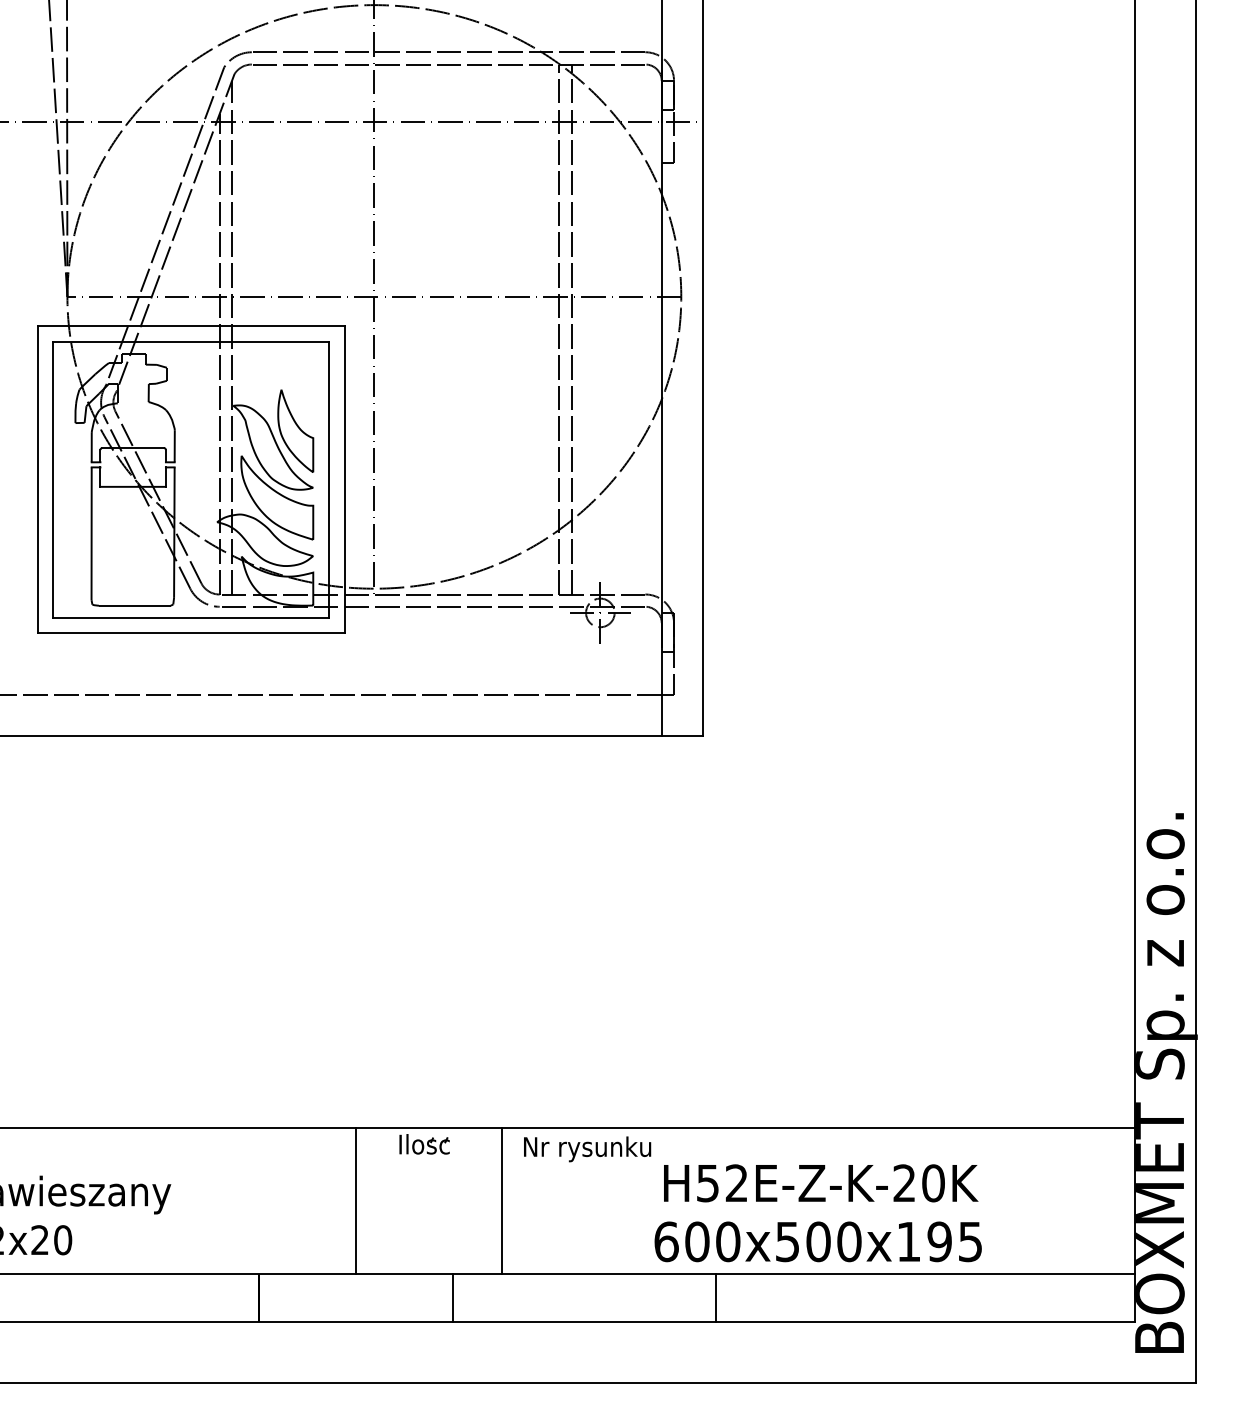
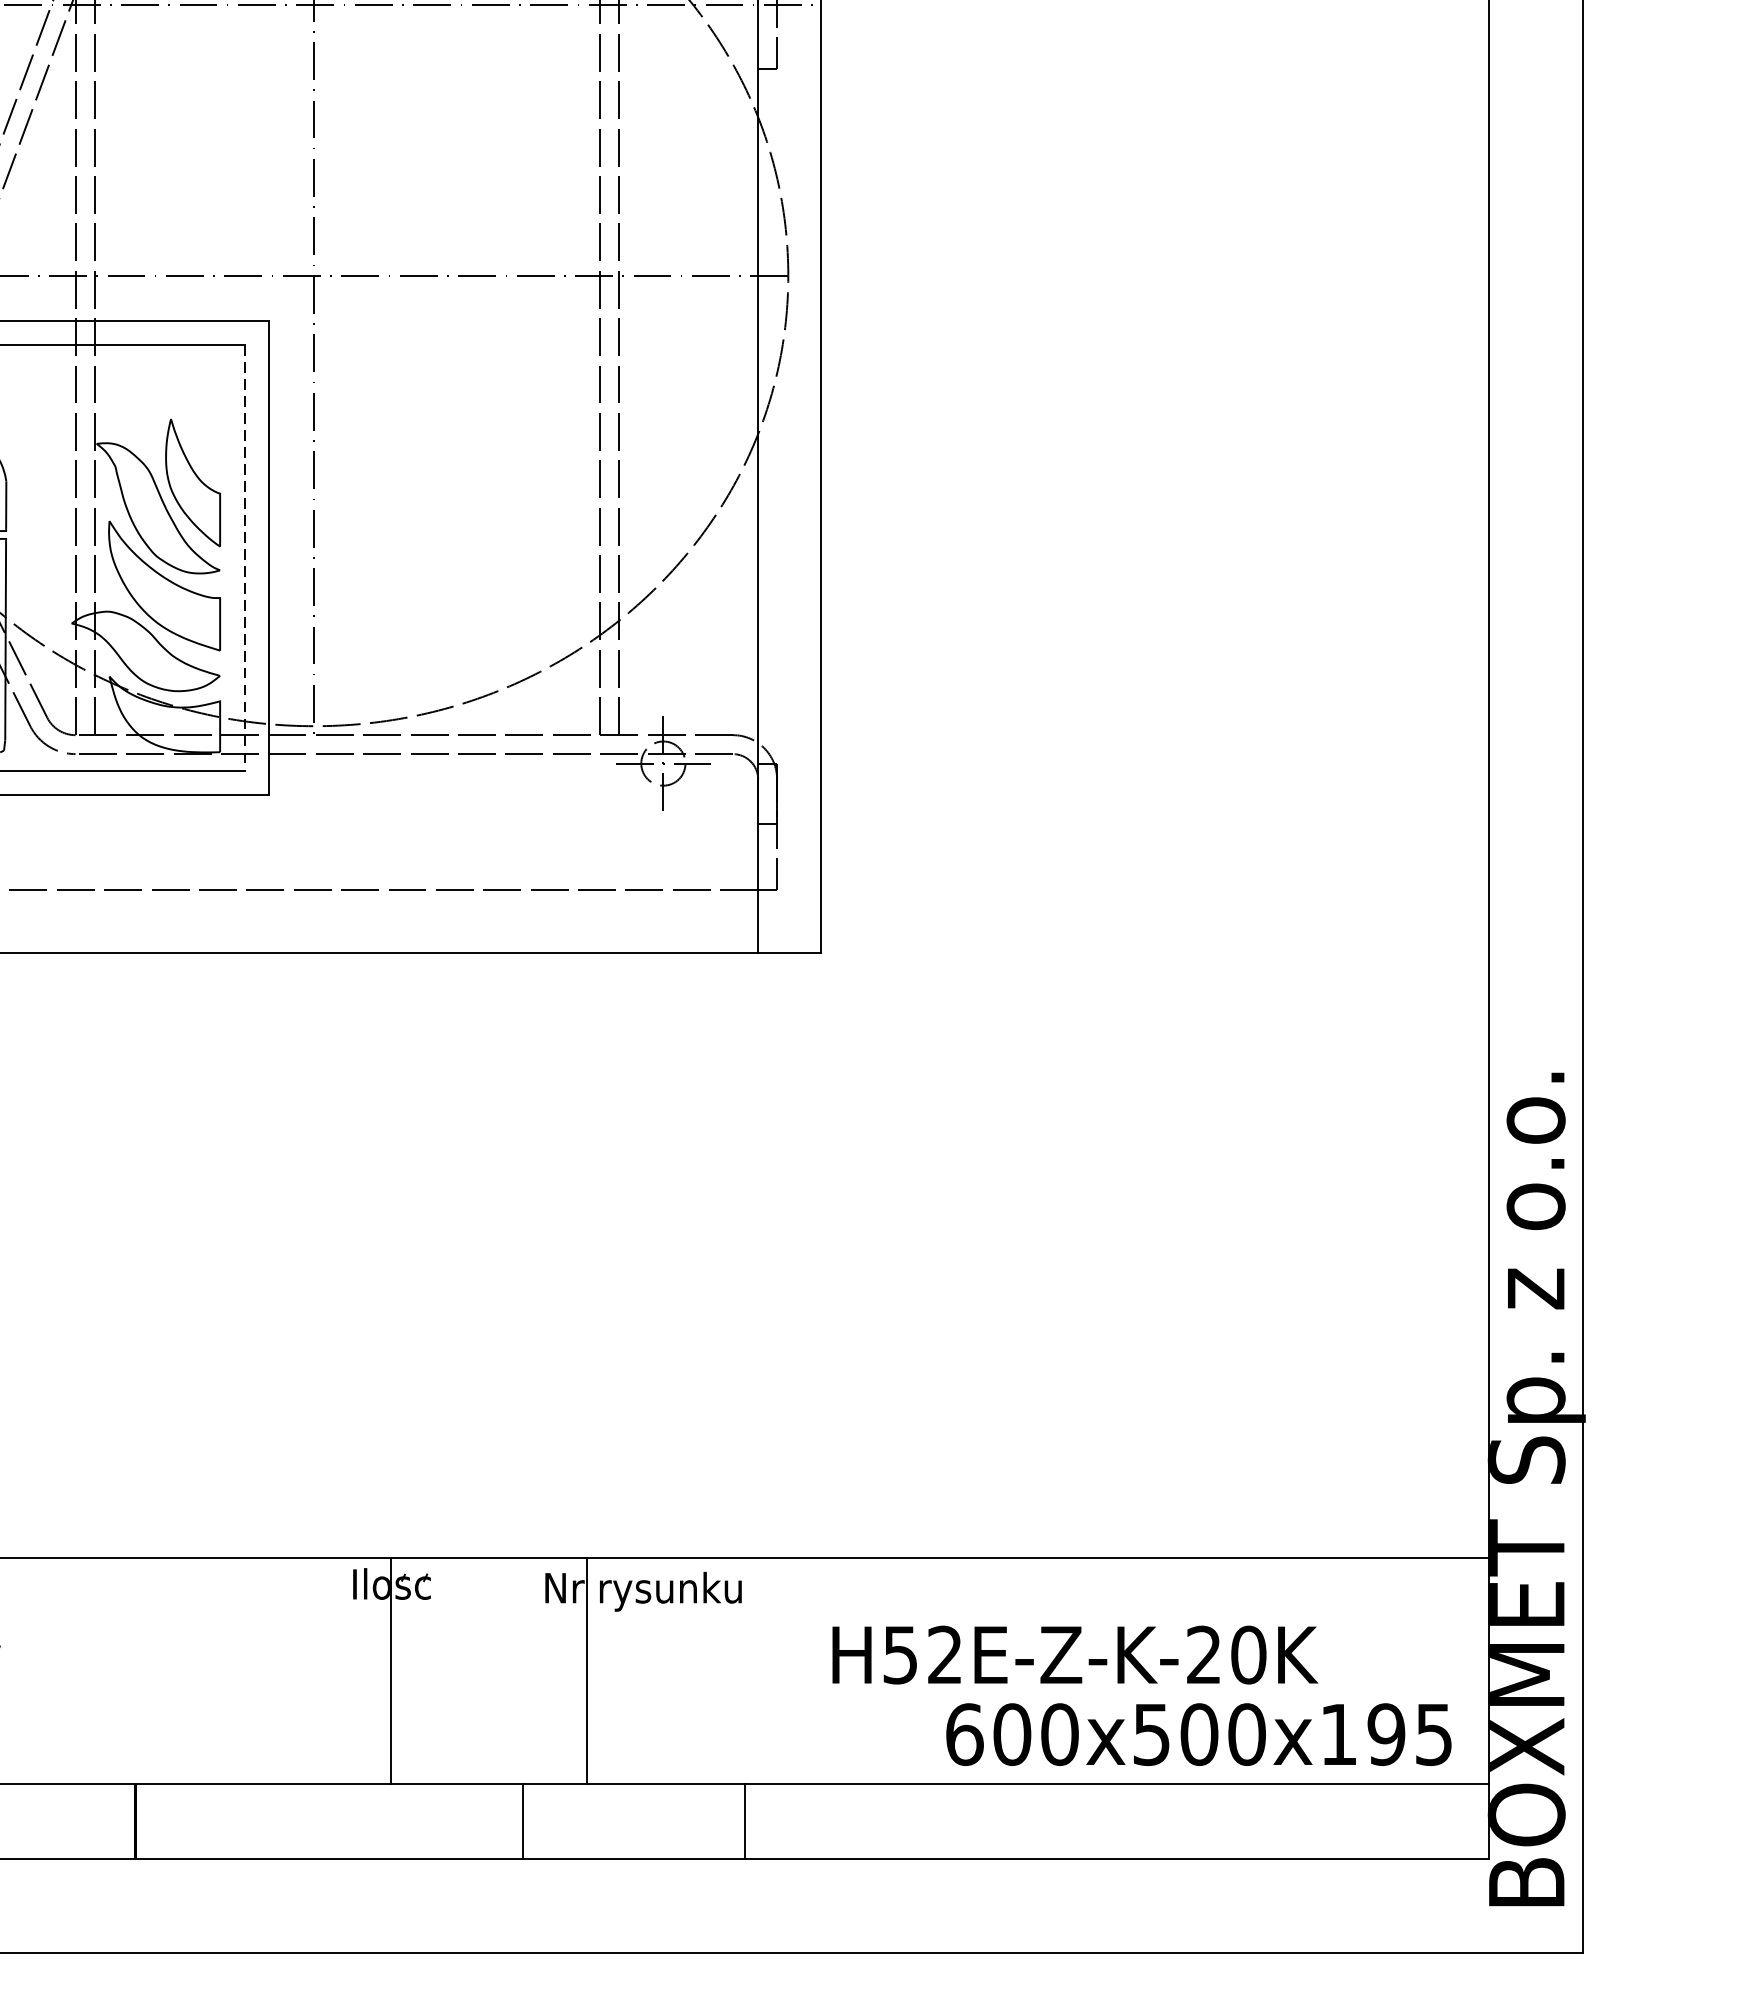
line: (329, 480) -> (245, 559), solid -> dashed
text: (821, 1183) -> (1075, 1655), moved
line: (356, 1200) -> (391, 1670), moved
line: (502, 1200) -> (587, 1670), moved
text: (817, 1241) -> (1197, 1734), moved
line: (453, 1297) -> (523, 1820), moved
line: (716, 1297) -> (745, 1820), moved

